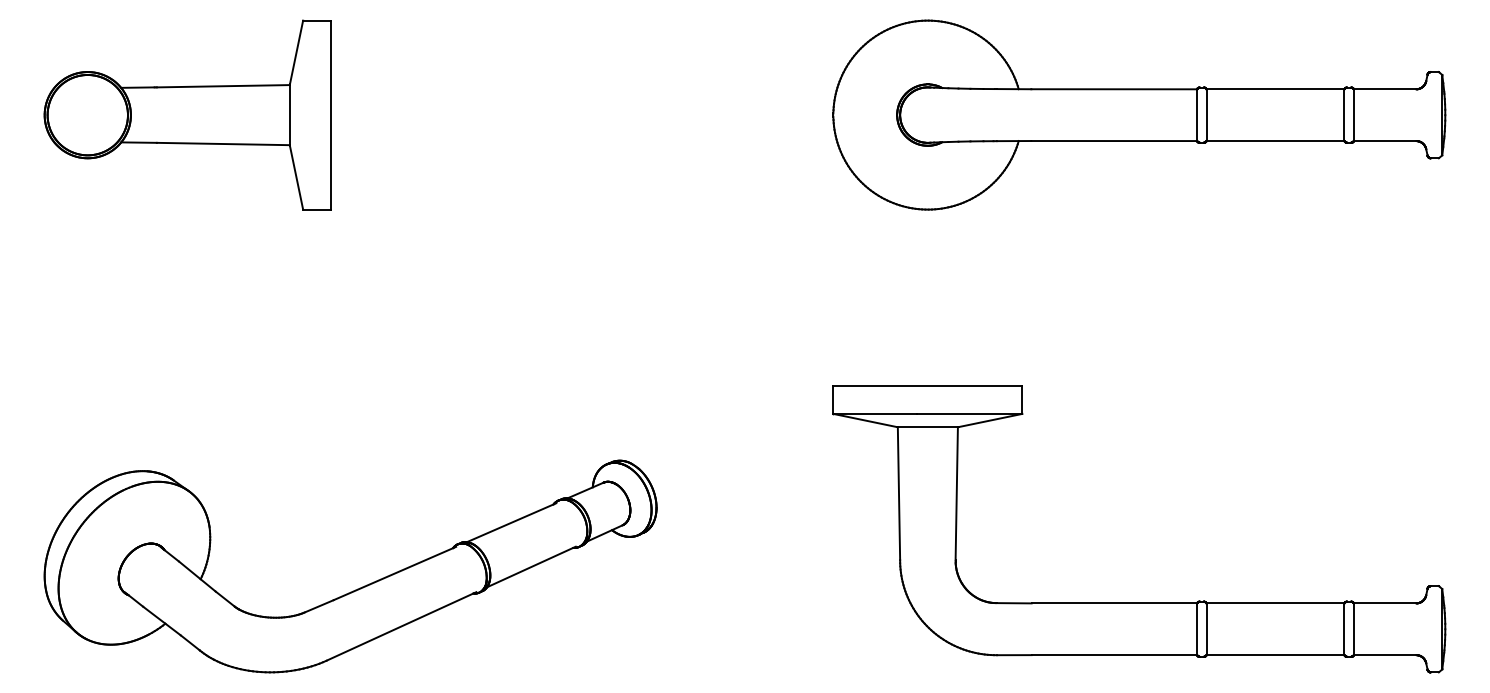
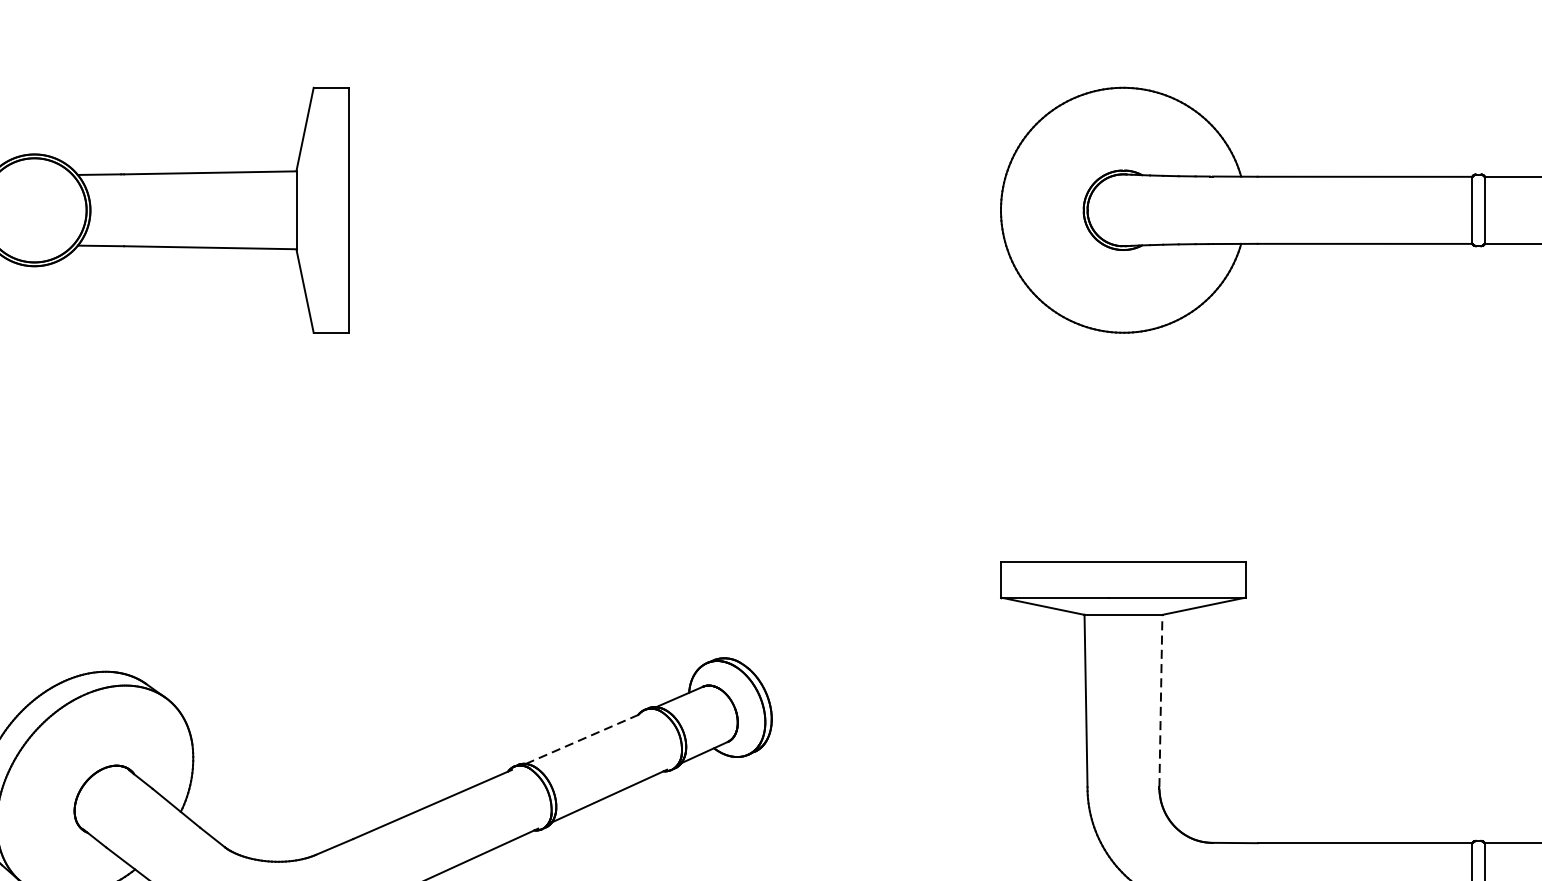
line: (956, 493) -> (1160, 700), solid -> dashed
line: (511, 522) -> (583, 738), solid -> dashed

